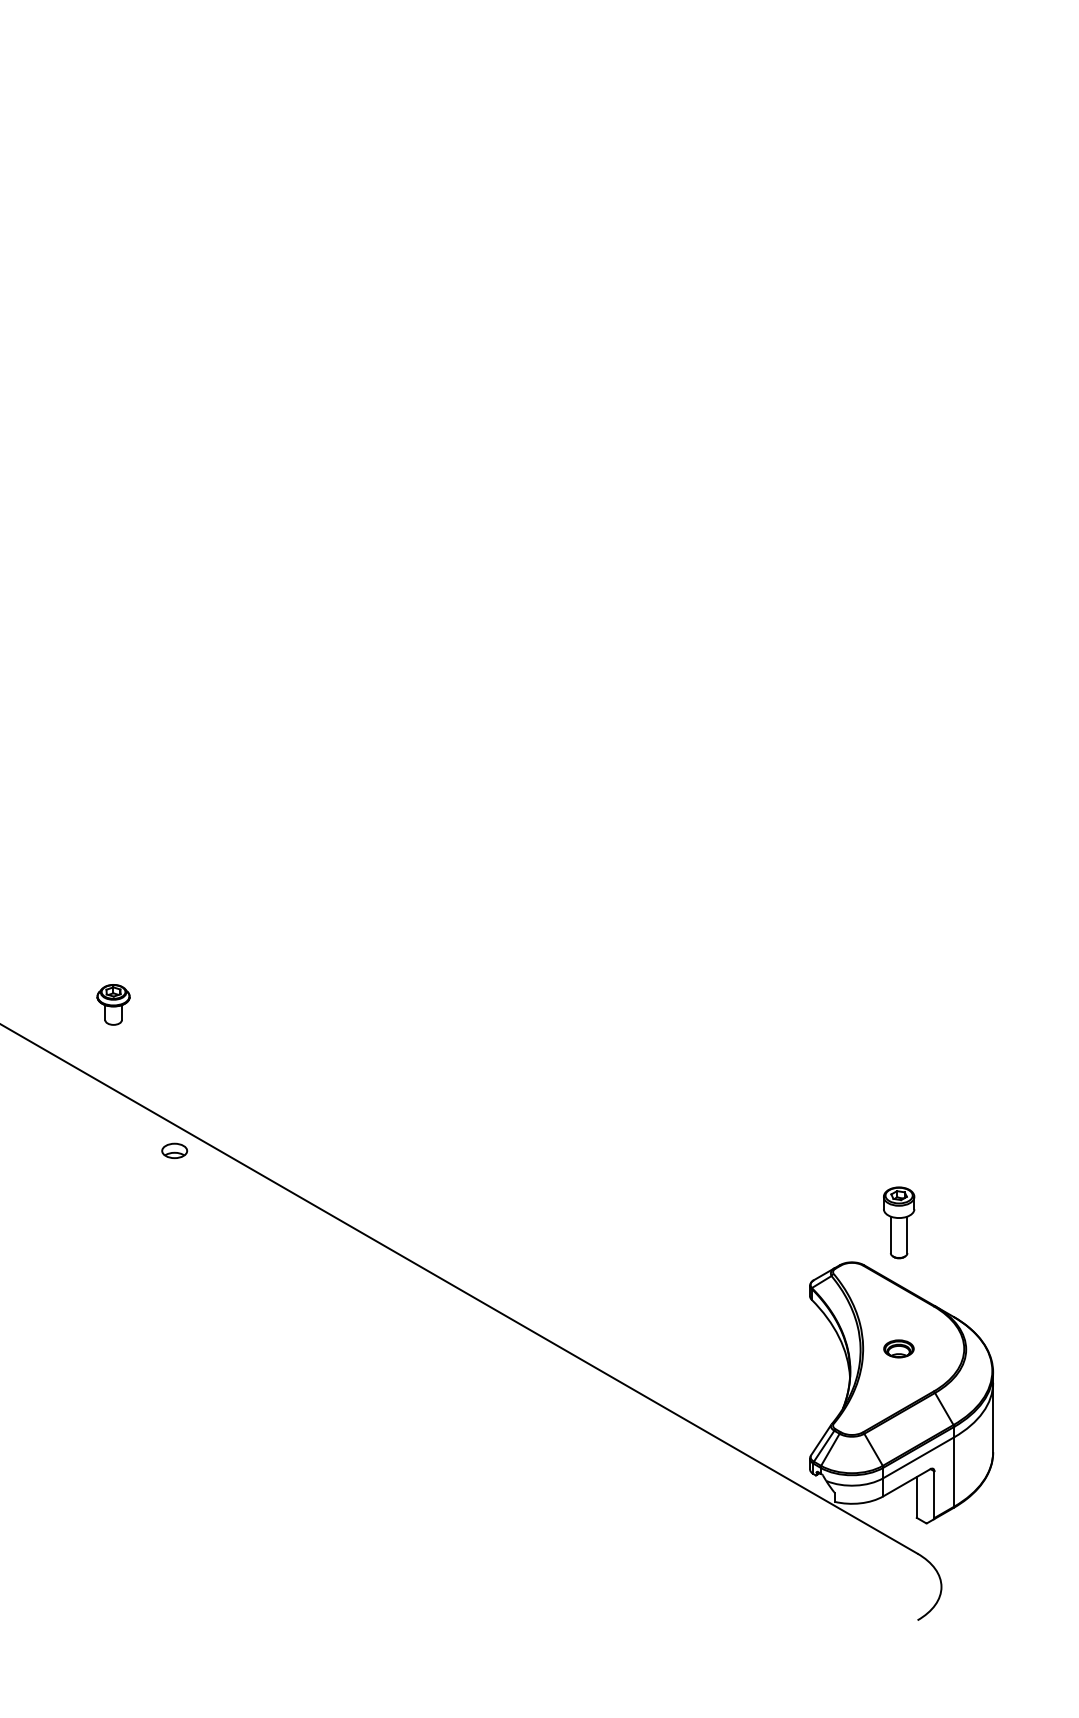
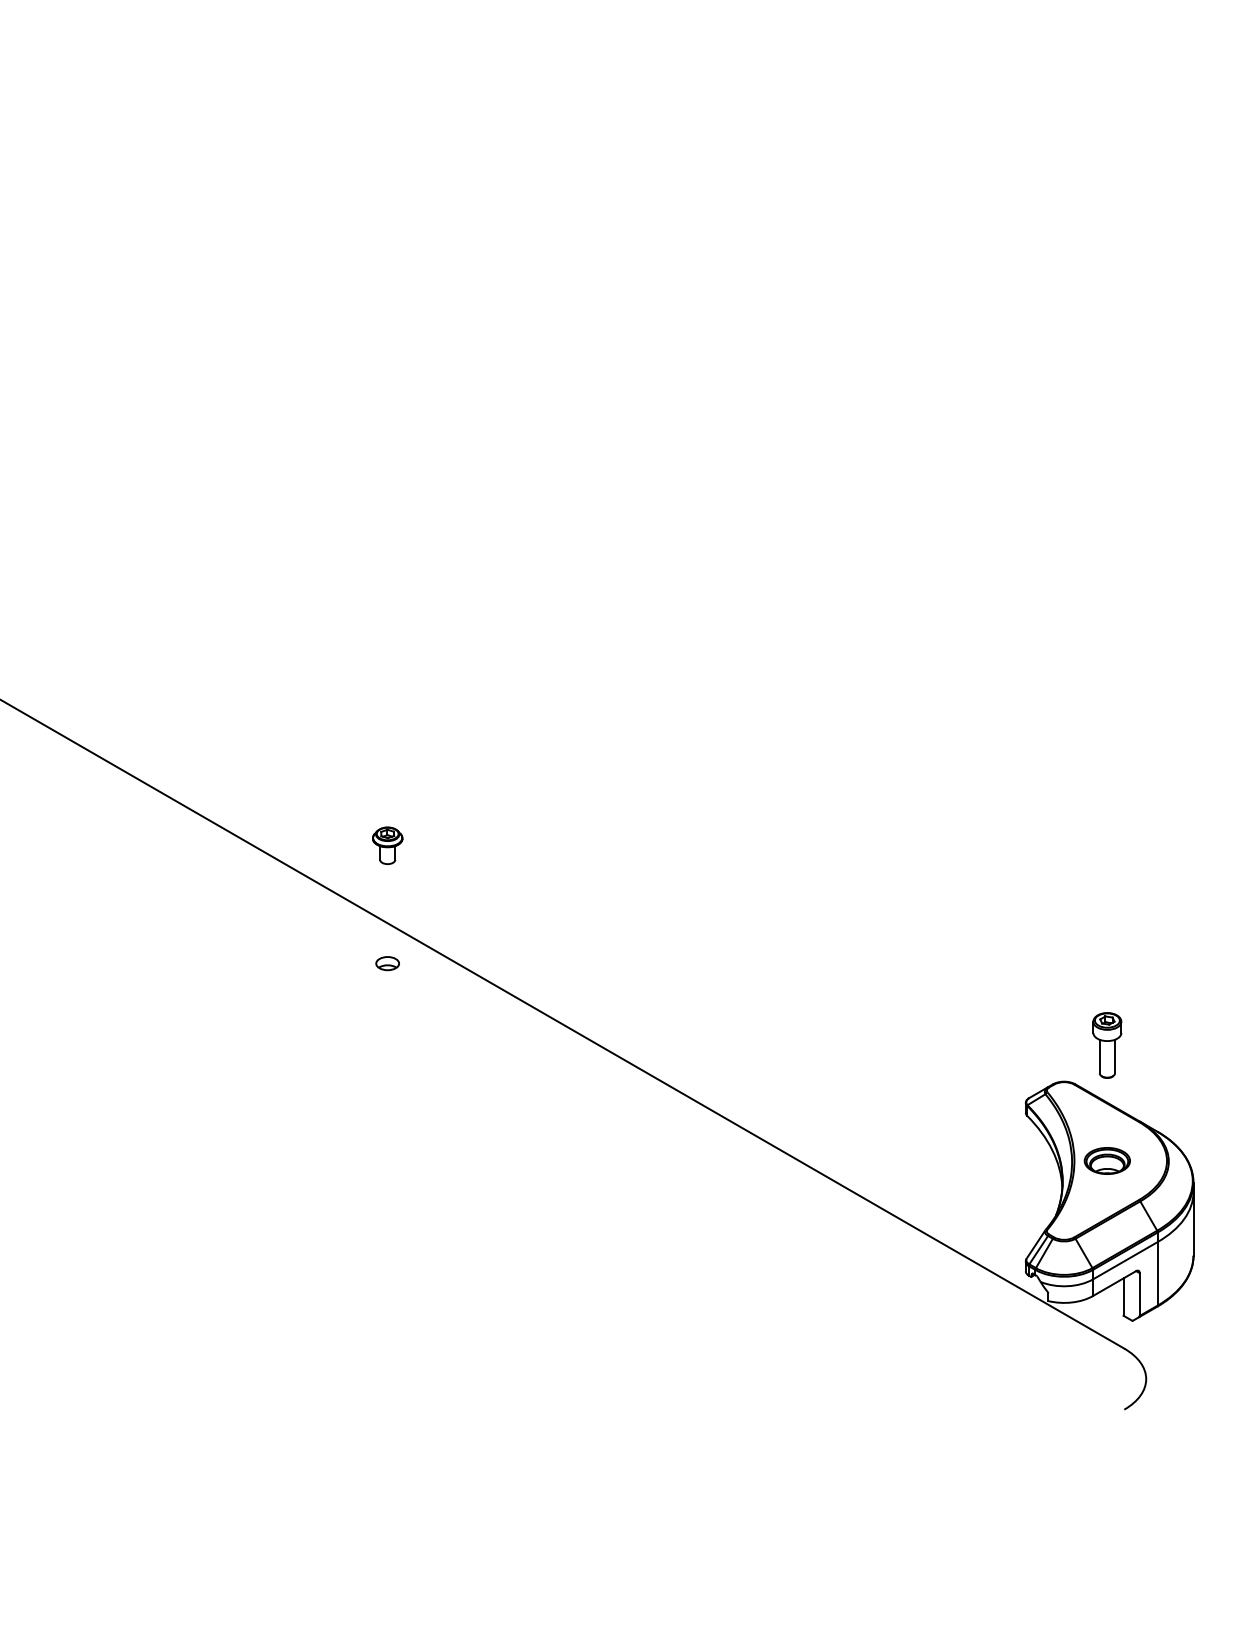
part: (174, 1150) -> (387, 963), moved
part: (898, 1348) -> (1106, 1160), size x1.67

